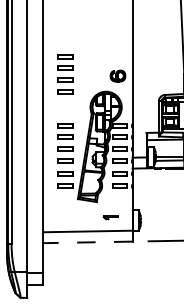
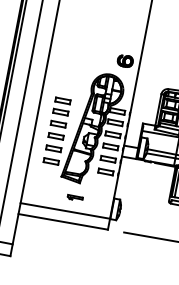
part: (65, 74) -> (73, 49), removed
part: (110, 217) -> (74, 198), moved
line: (87, 242) -> (62, 221), dashed -> solid

